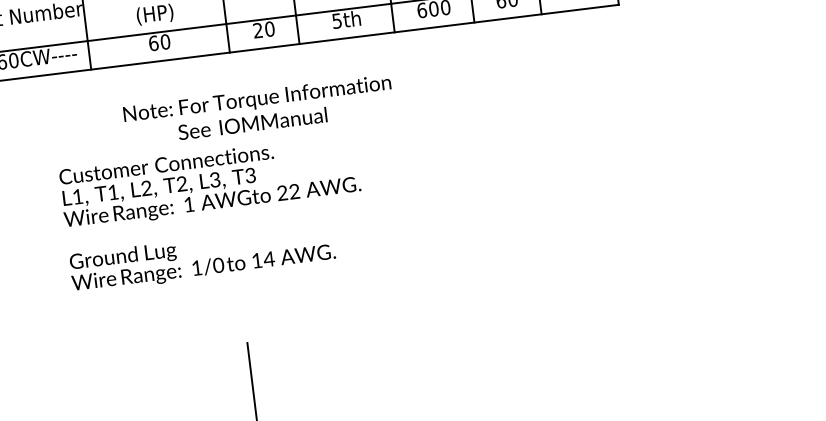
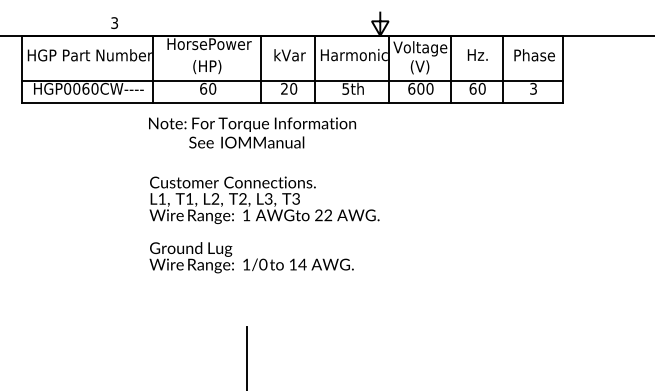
text: (258, 109) -> (252, 132), moved
text: (213, 213) -> (264, 224), moved

